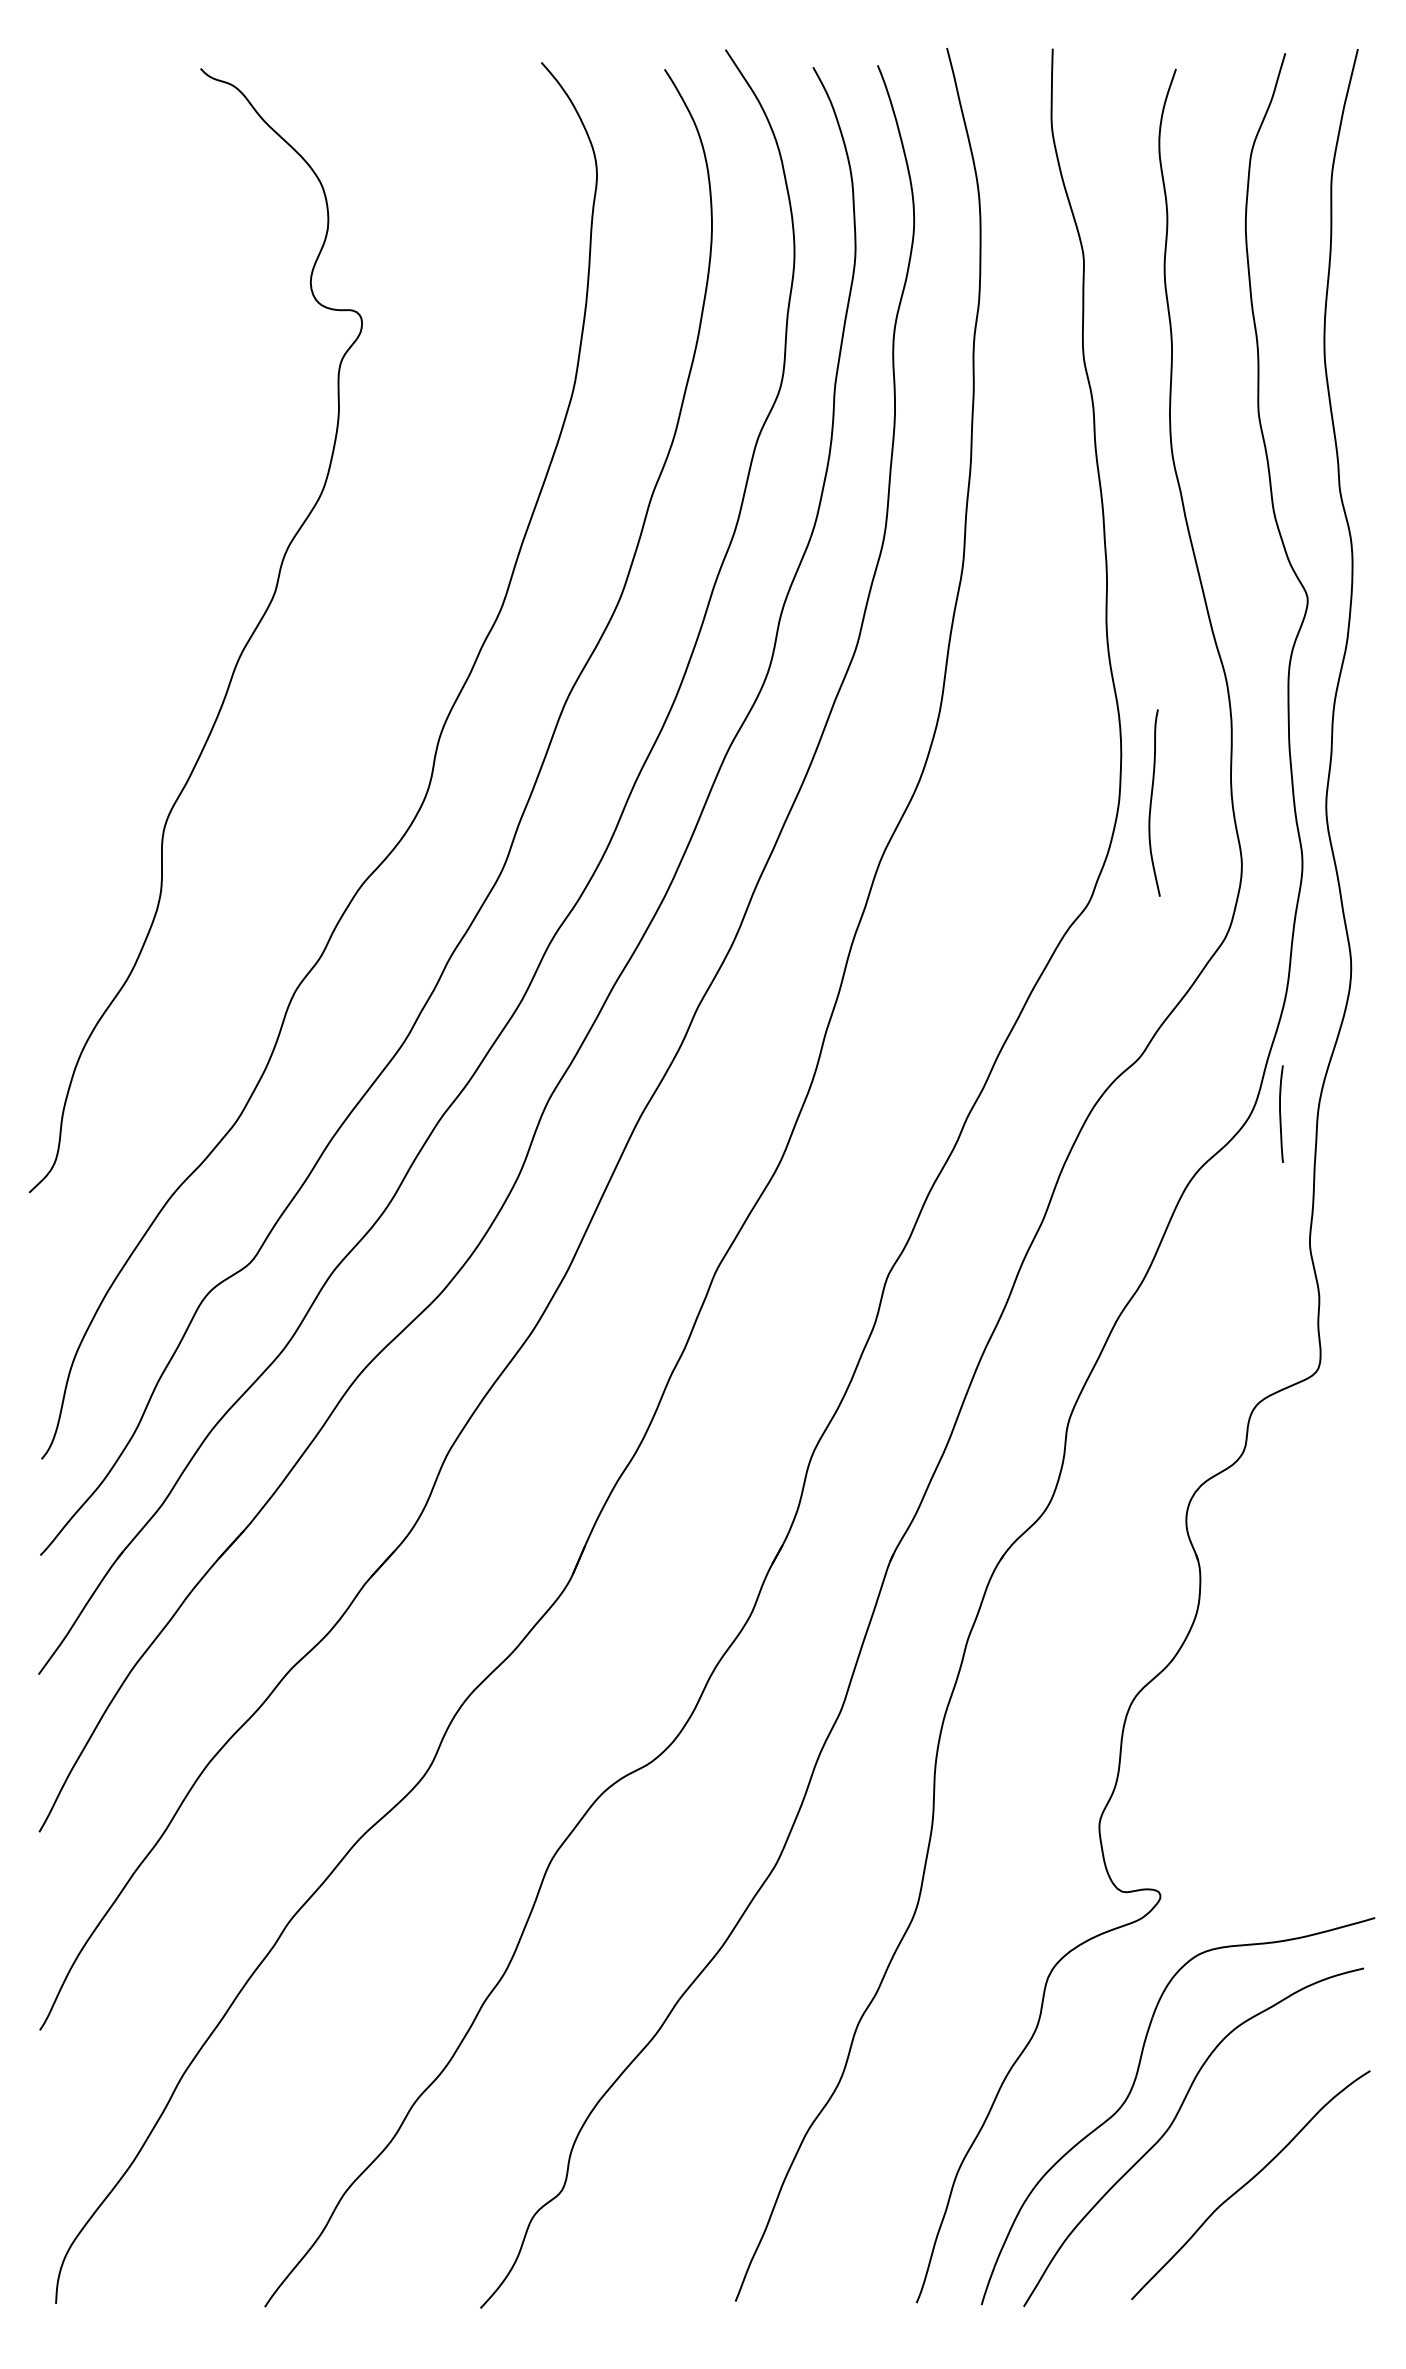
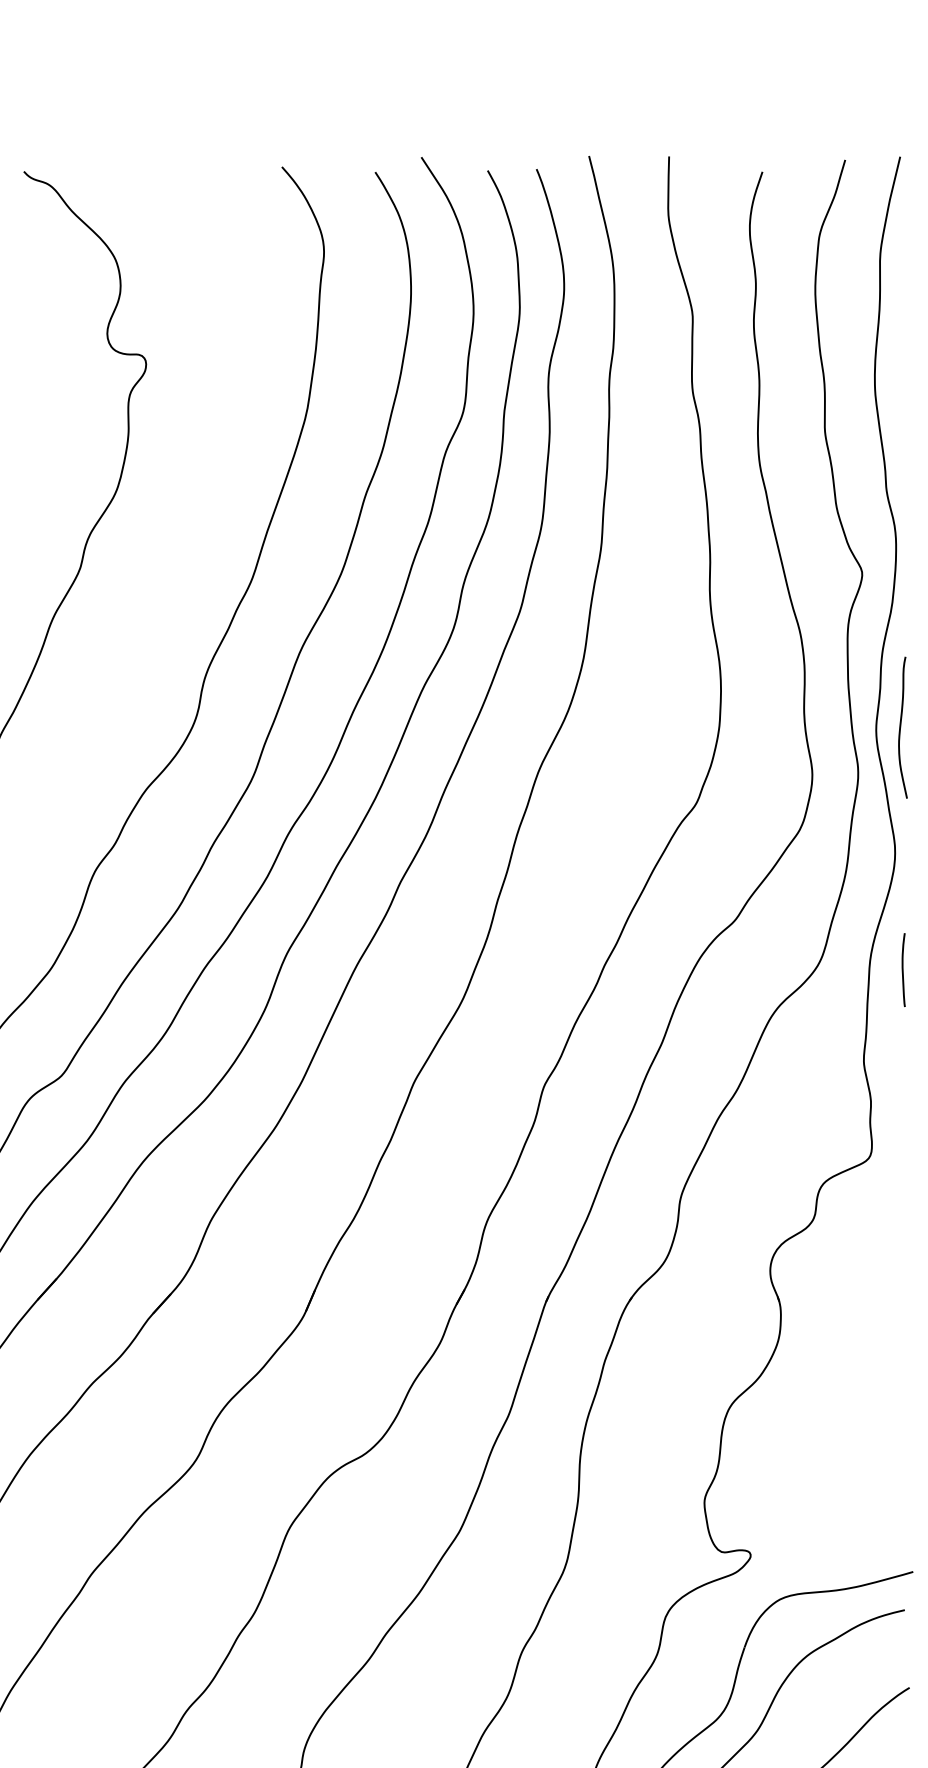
curve: (1151, 802) -> (900, 727), moved
curve: (1280, 1113) -> (902, 969), moved

